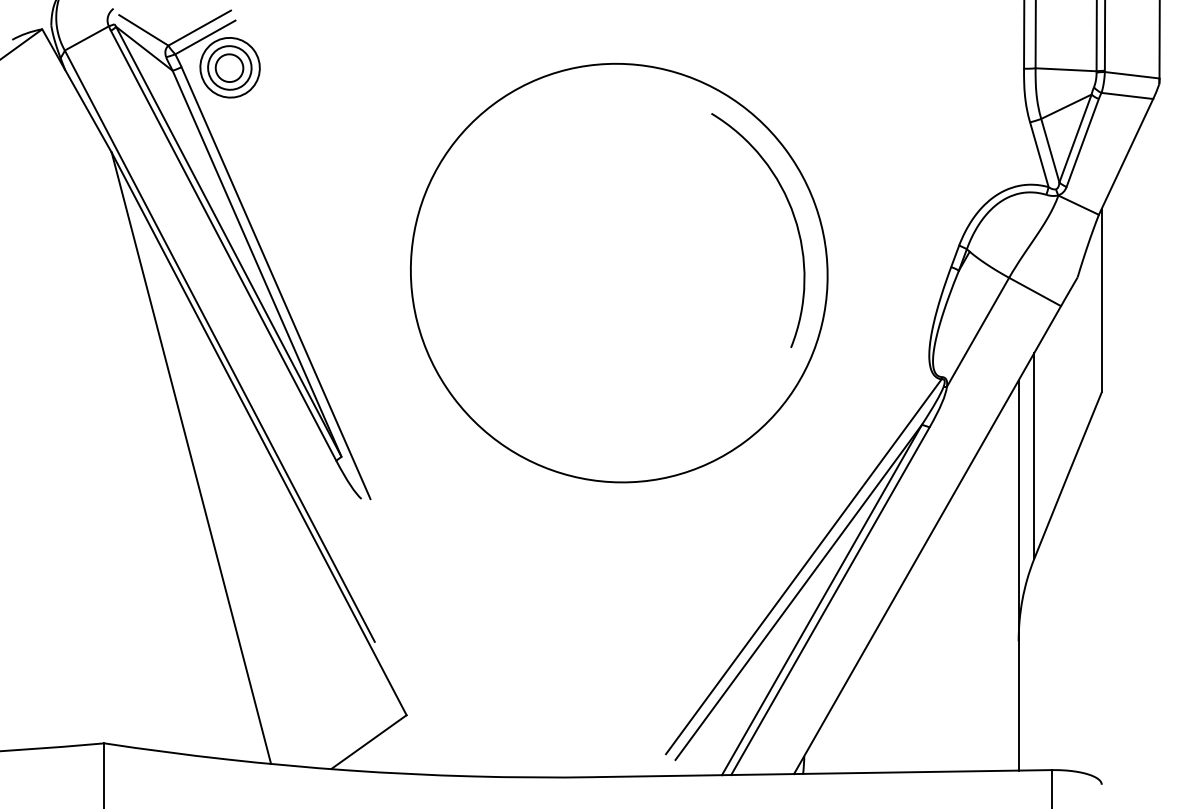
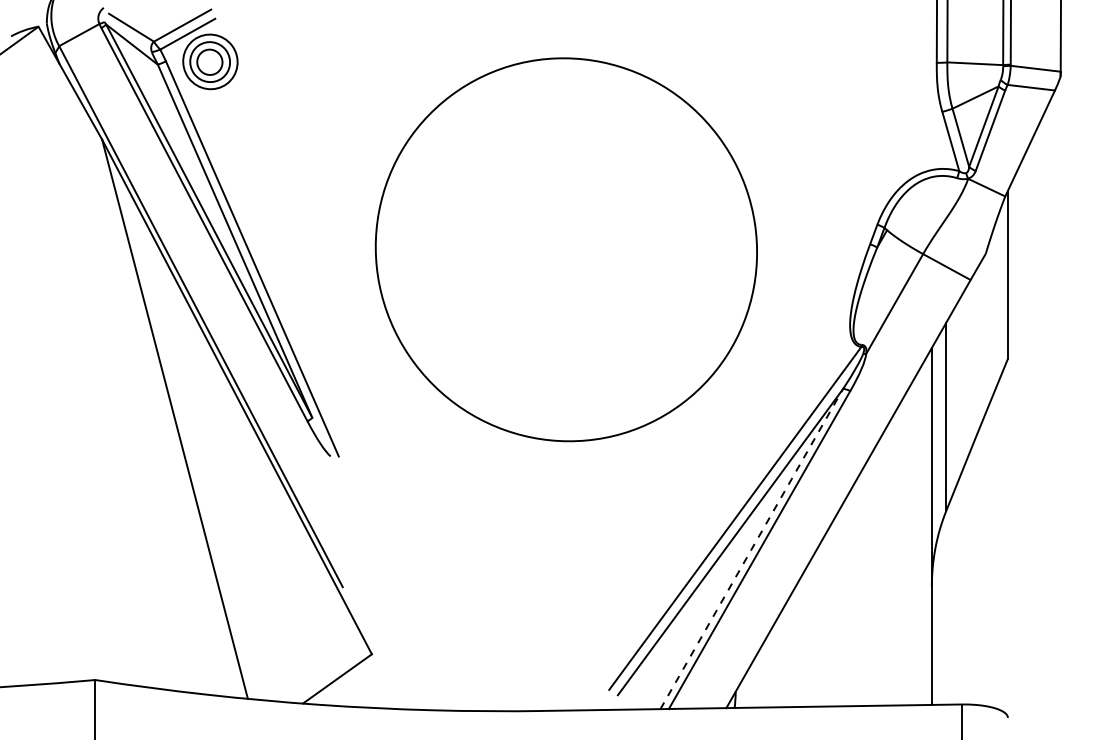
curve: (793, 217) -> (725, 198), removed
line: (822, 599) -> (752, 548), solid -> dashed

